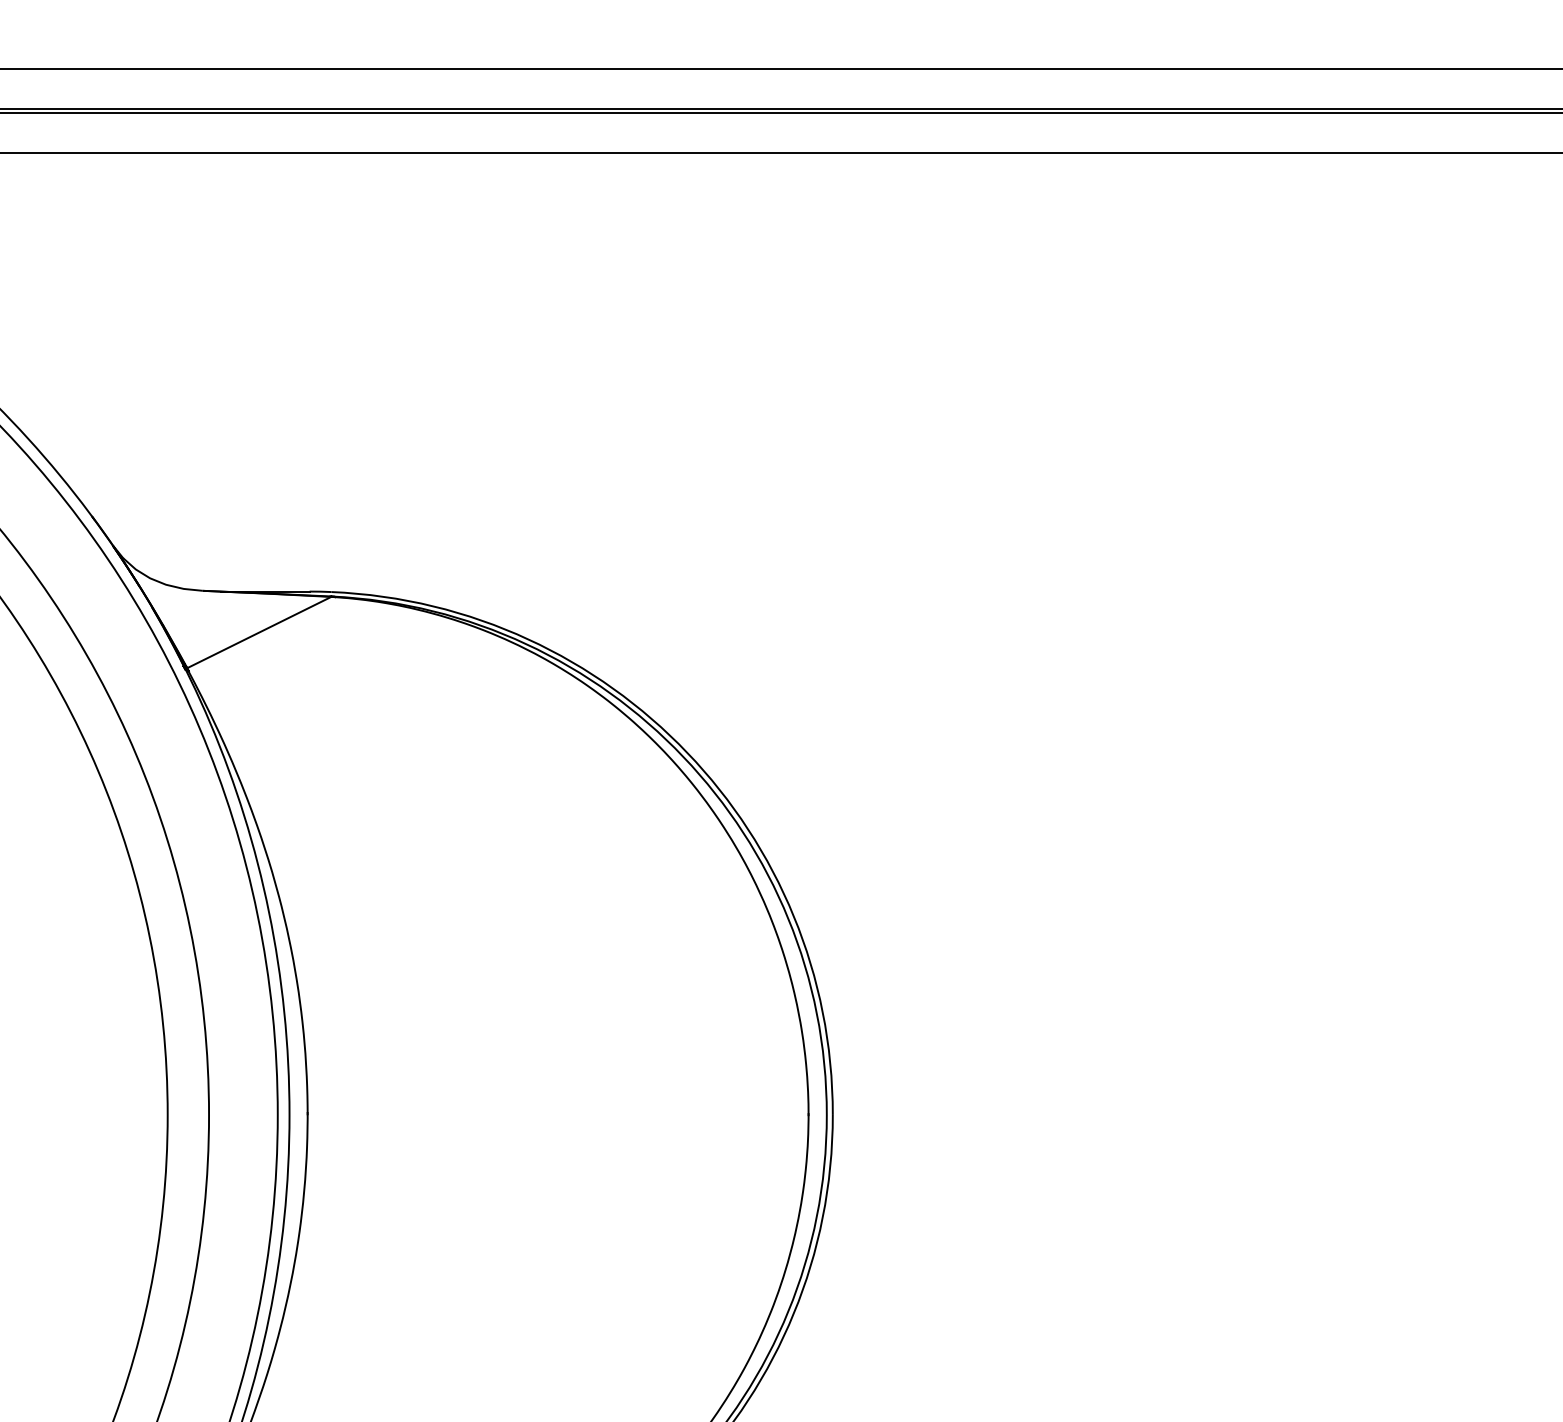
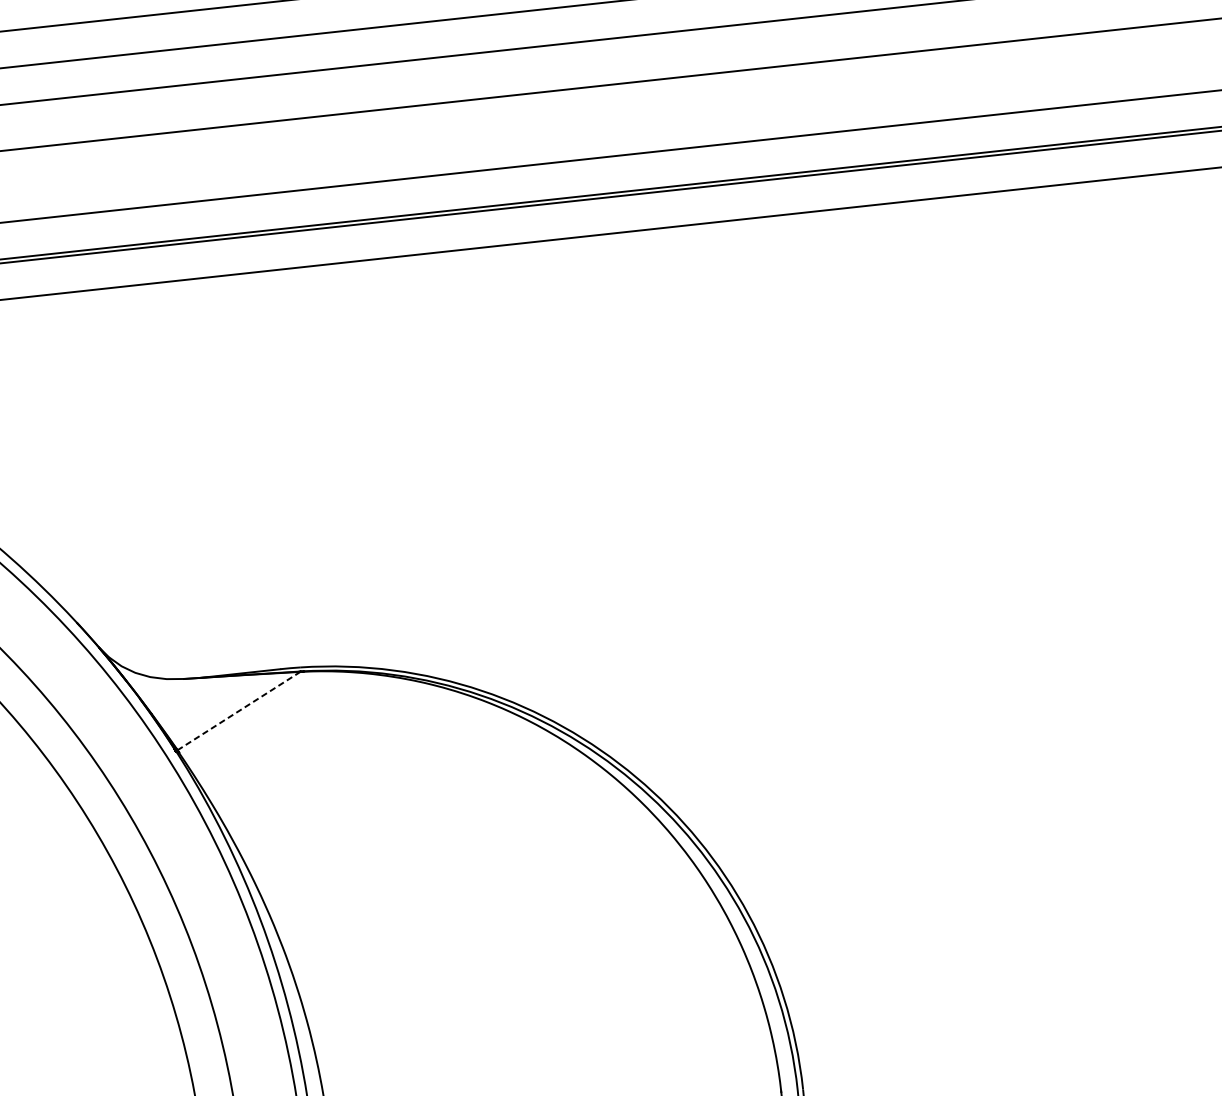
line: (259, 632) -> (239, 710), solid -> dashed

